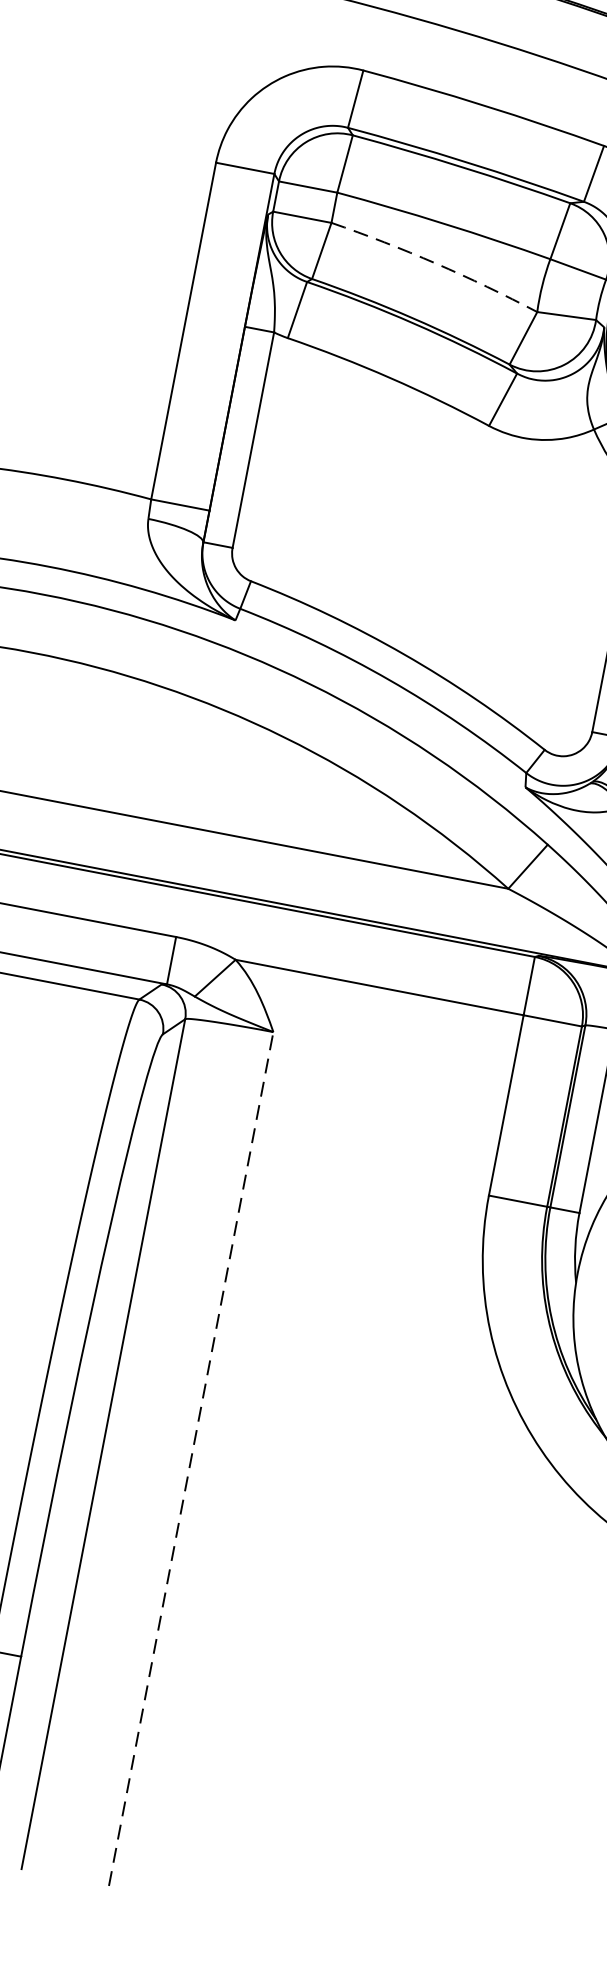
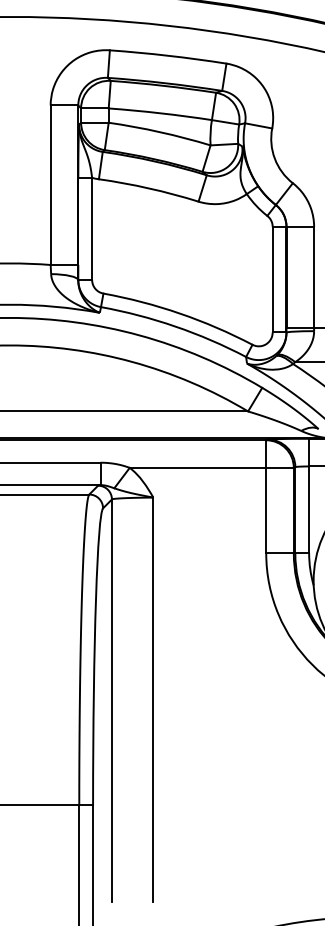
arc: (436, 264) -> (160, 132), dashed -> solid
line: (191, 1458) -> (153, 699), dashed -> solid

